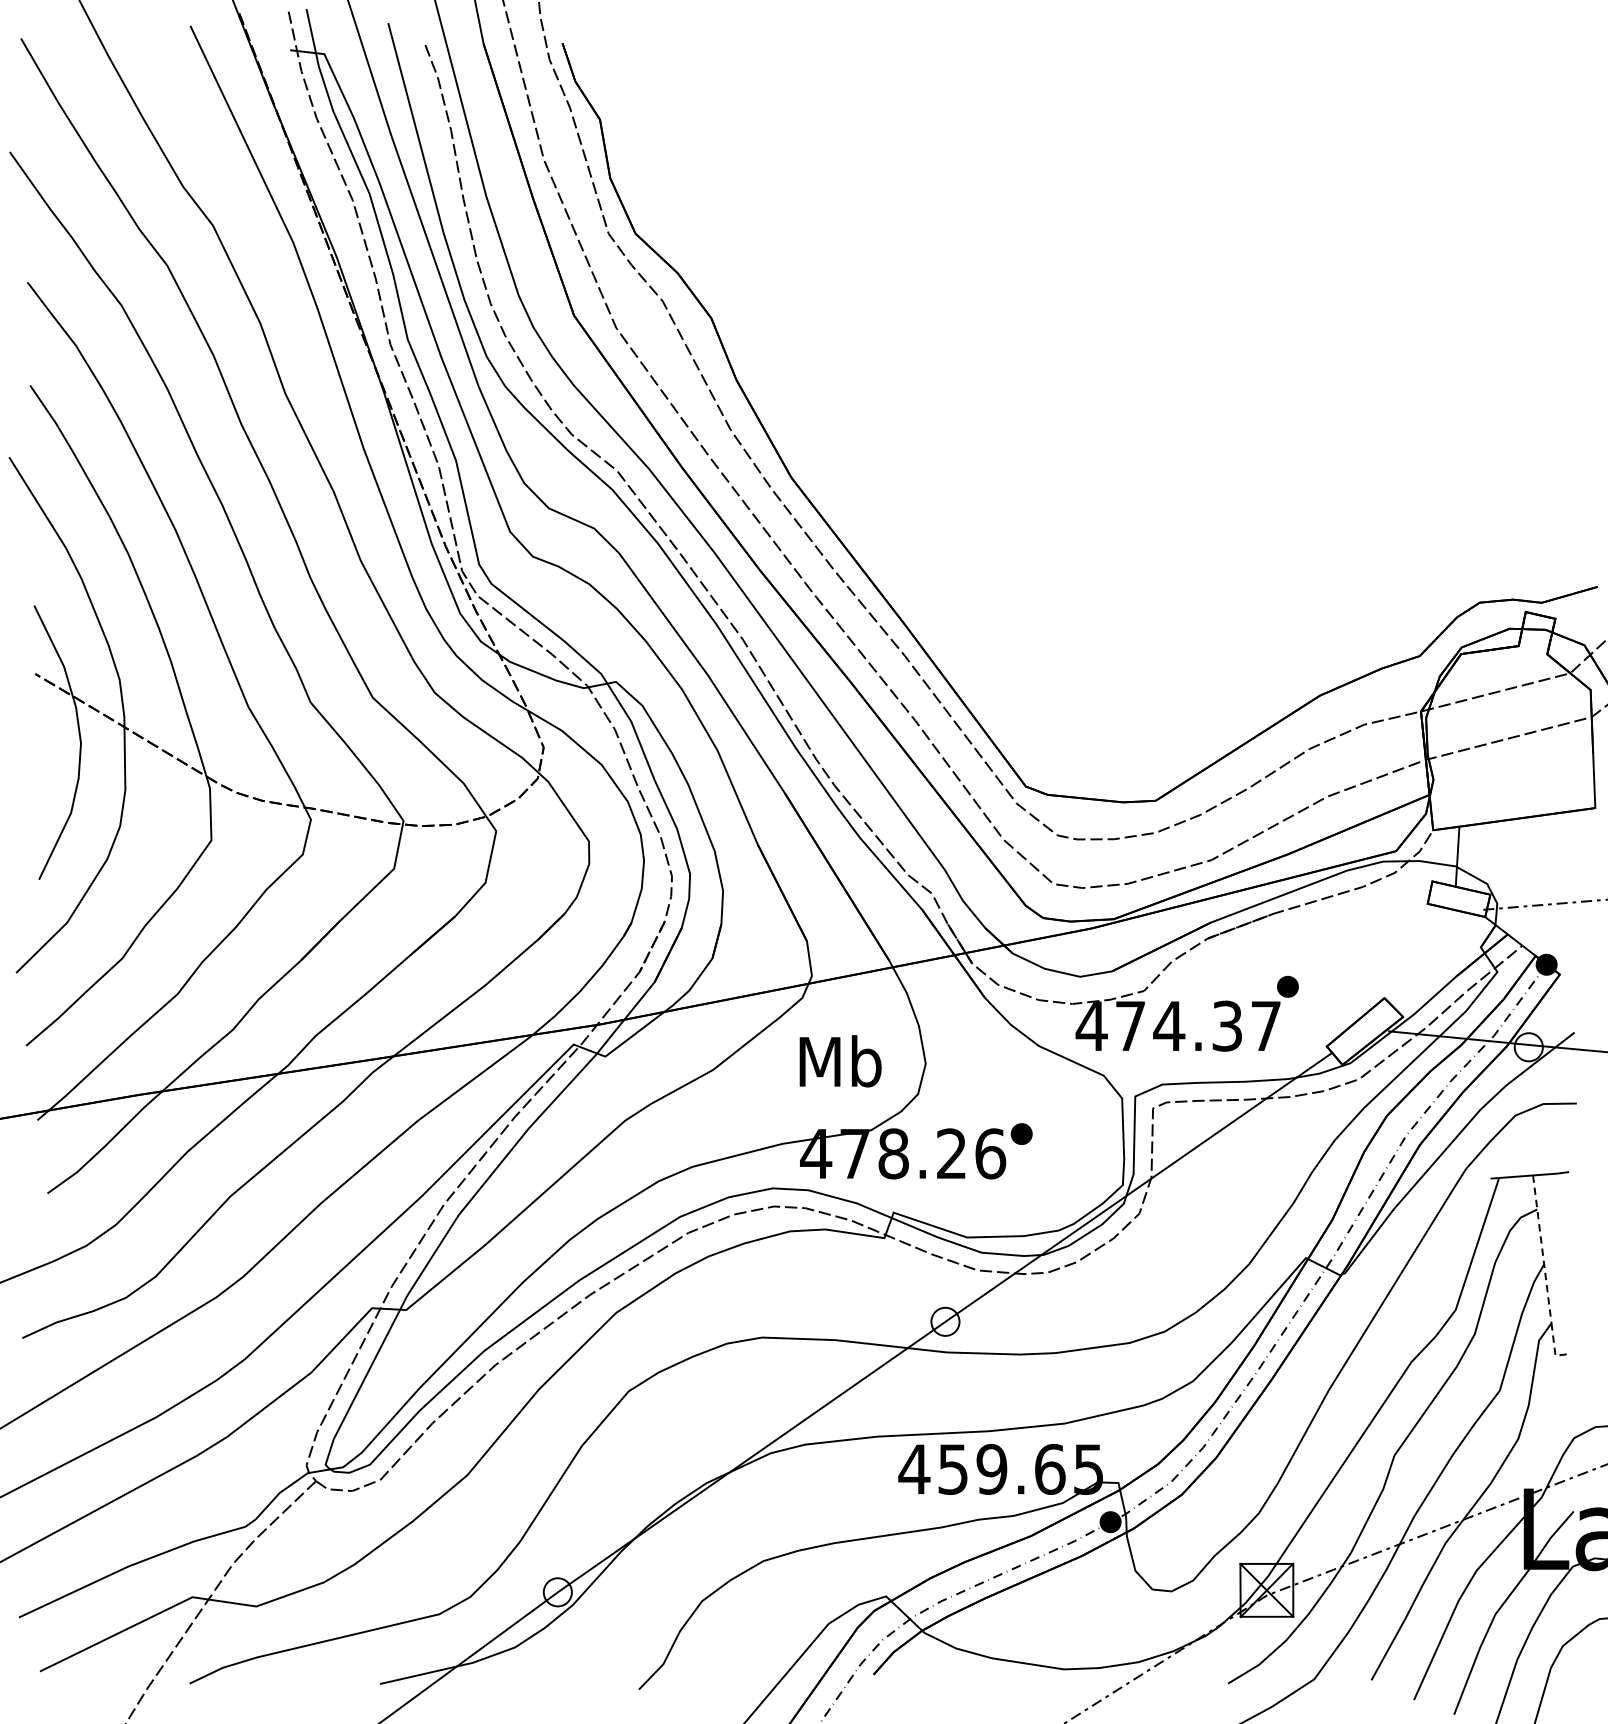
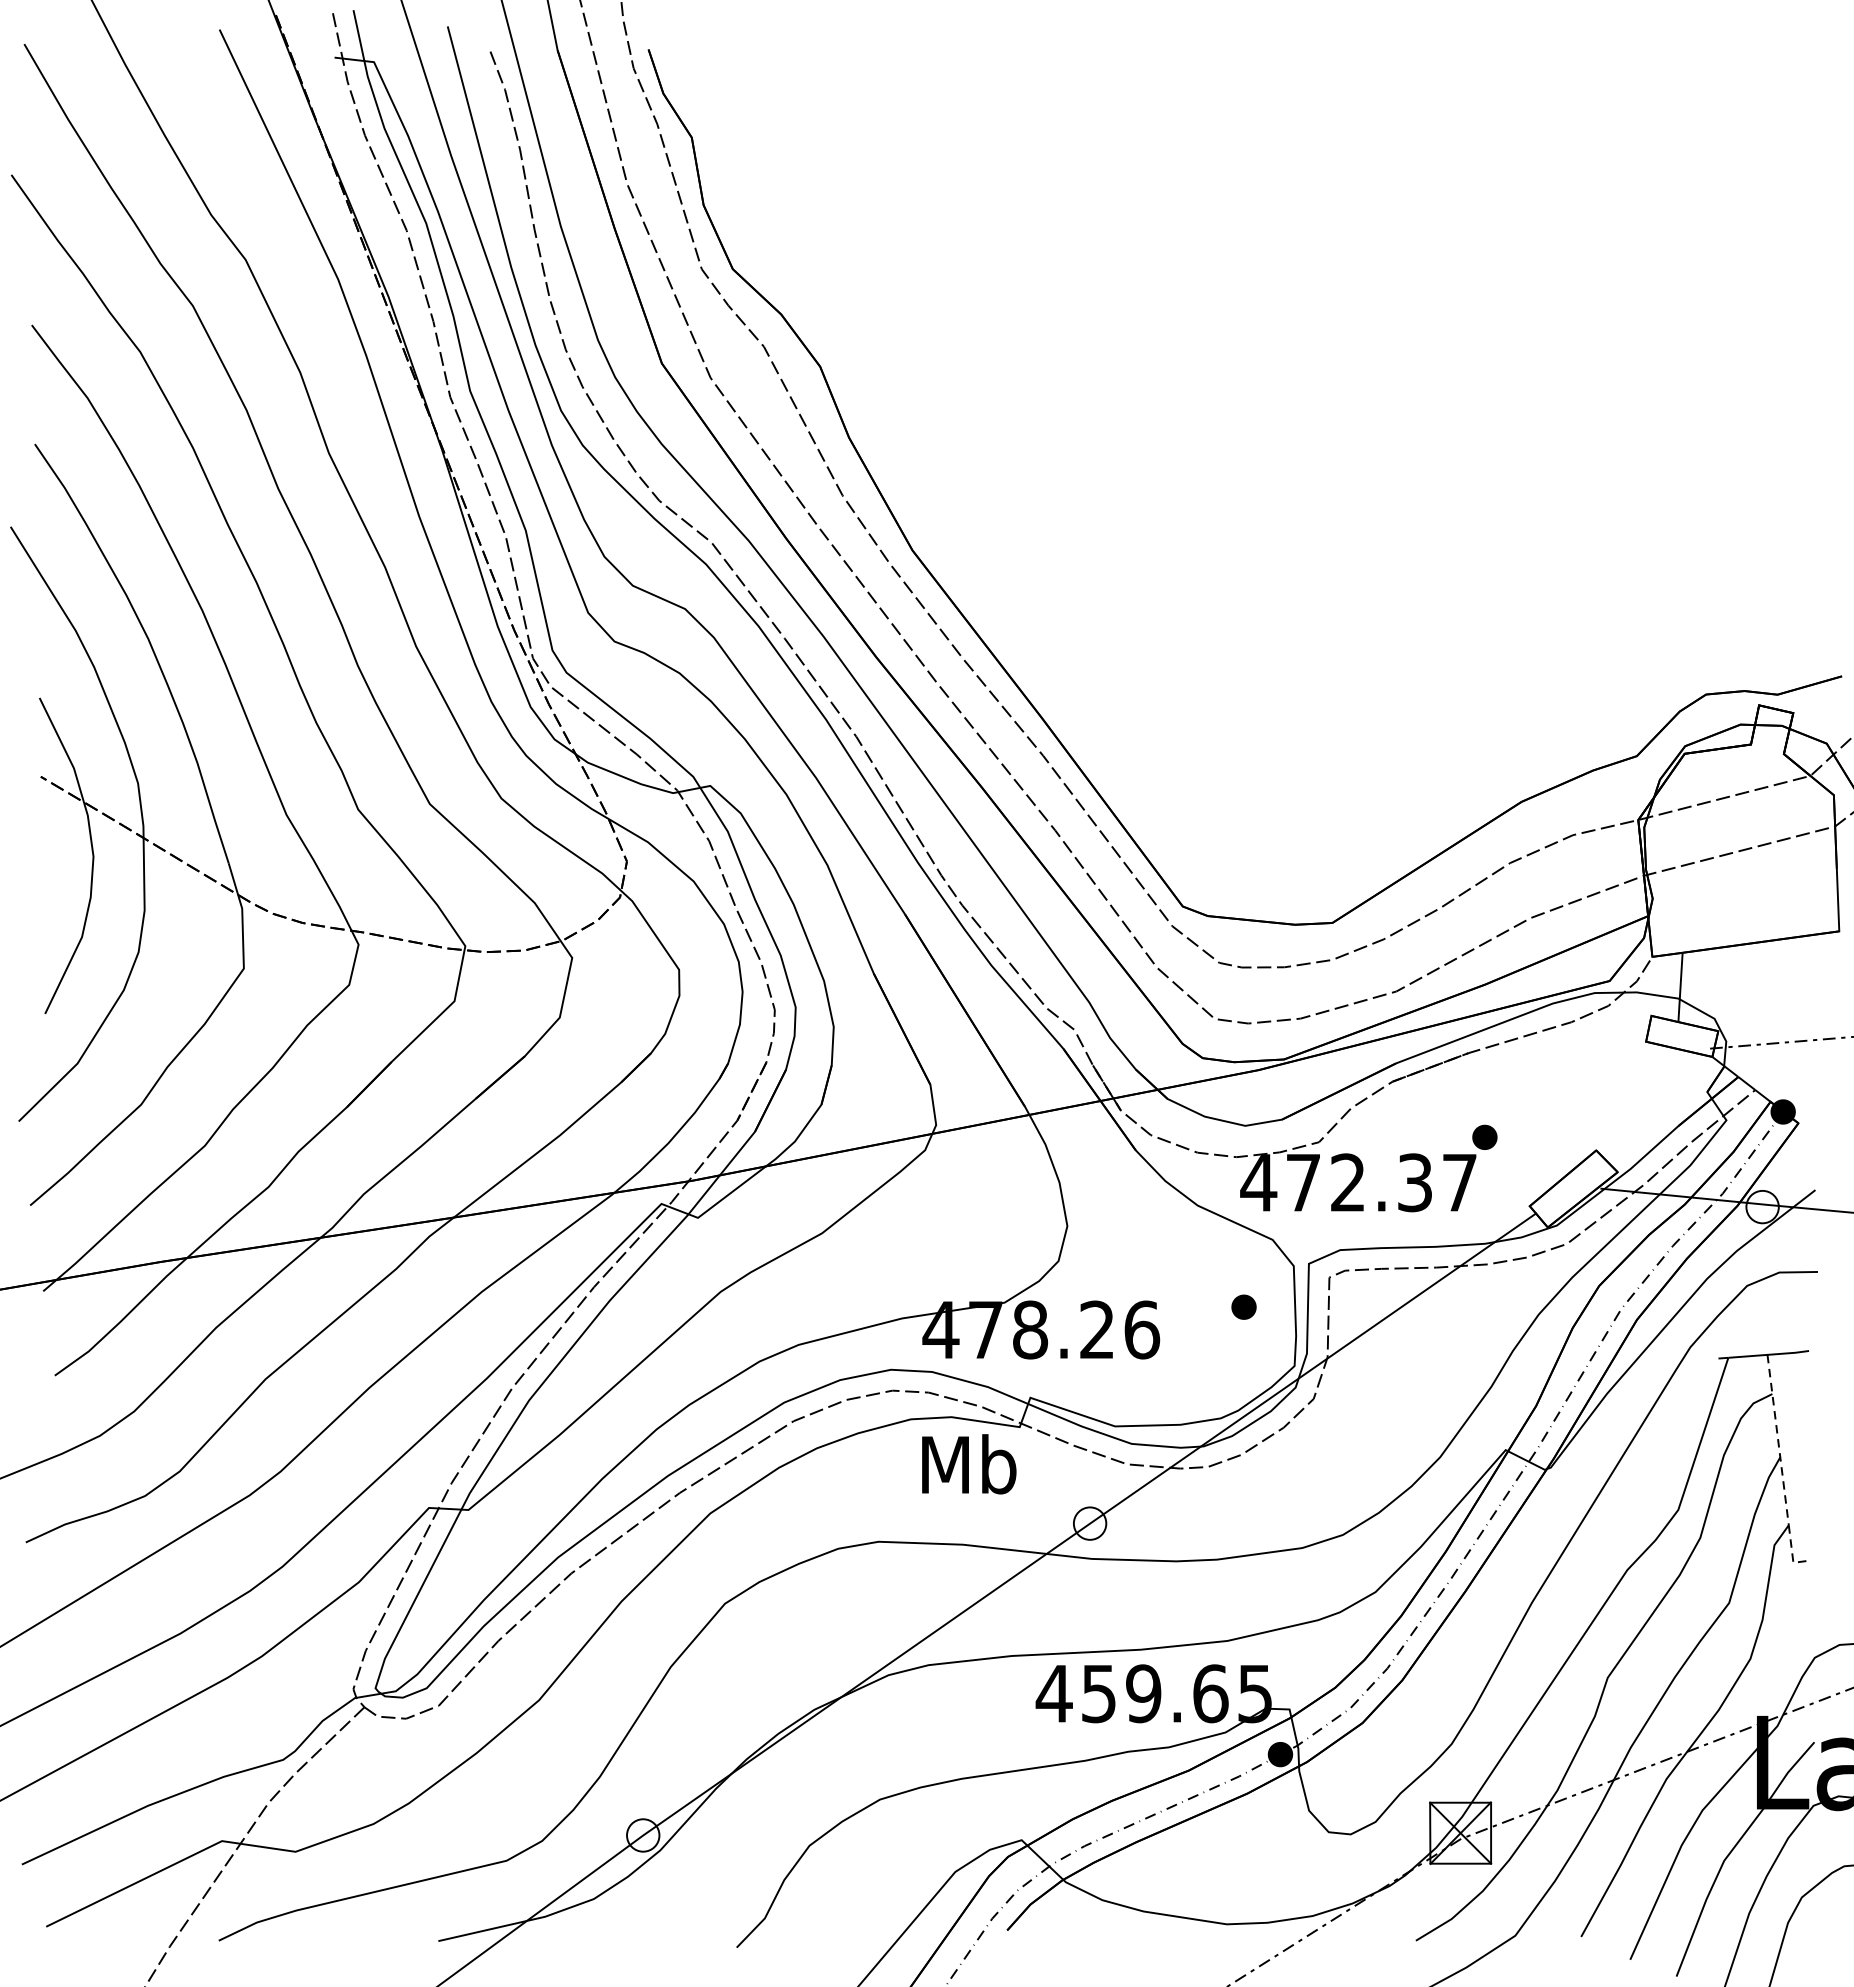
text: (1168, 1025) -> (1347, 1182), 474.37 -> 472.37
text: (840, 1061) -> (969, 1464), moved
part: (1021, 1133) -> (1243, 1306), moved

